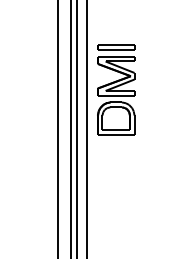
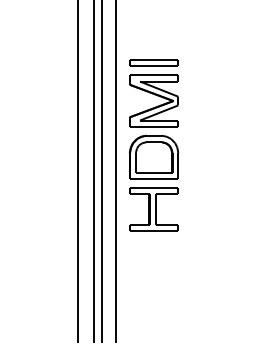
part: (115, 158) -> (153, 209), added

